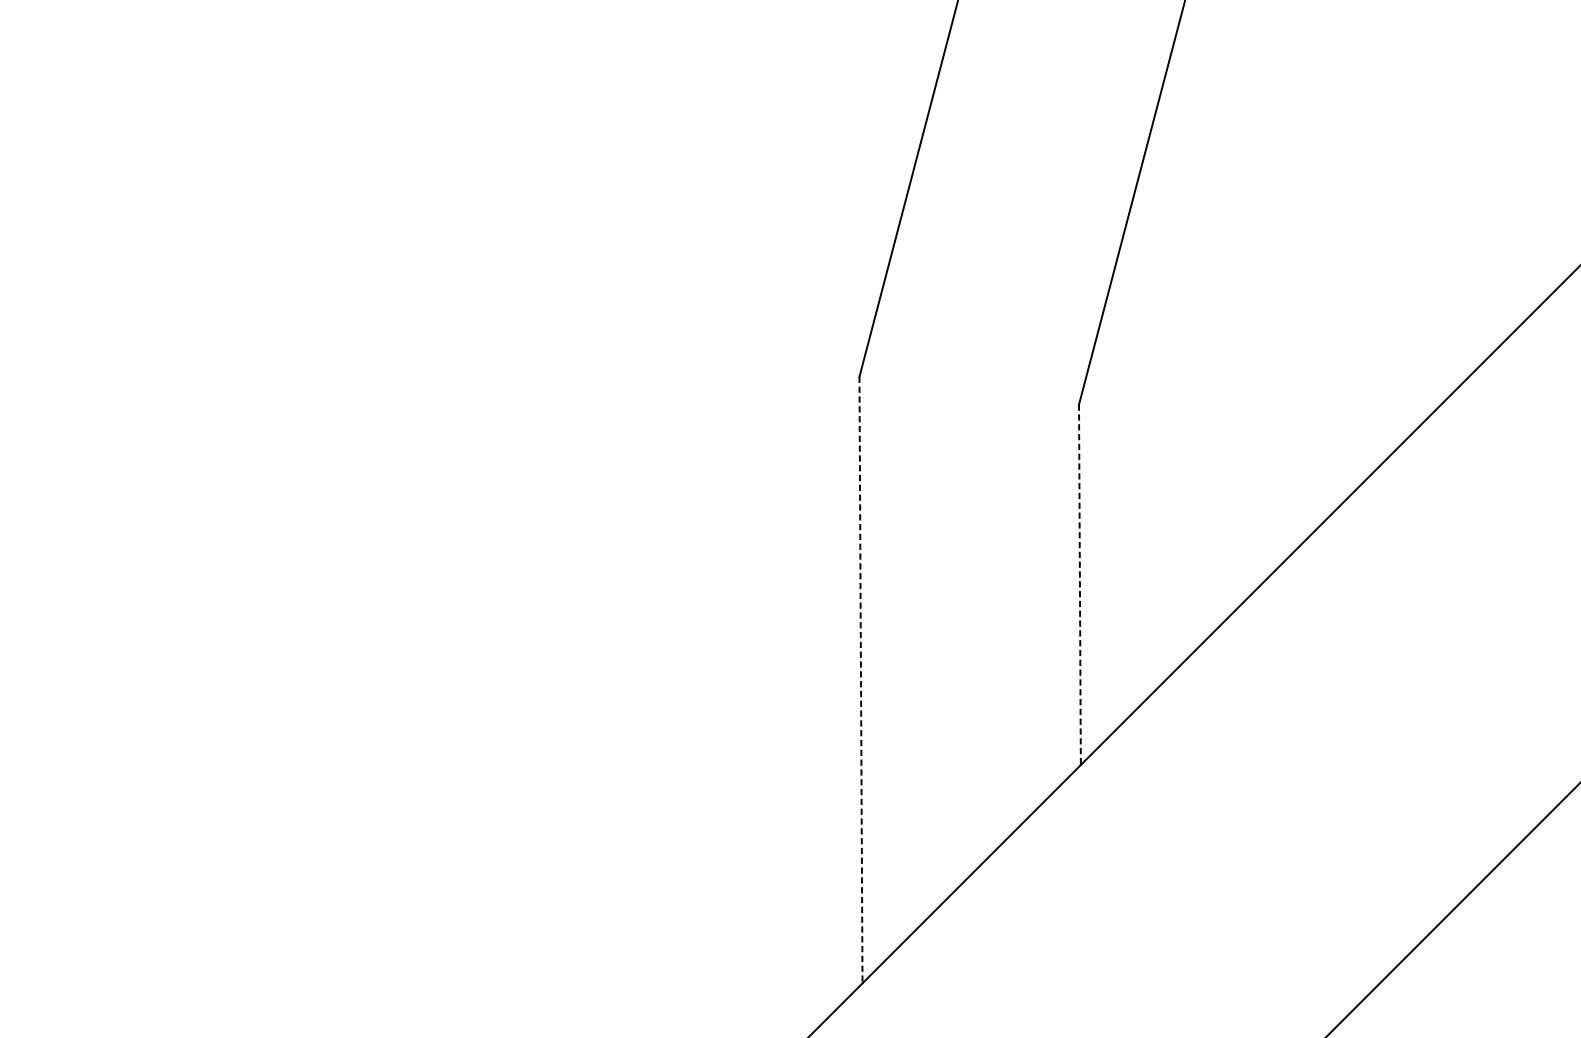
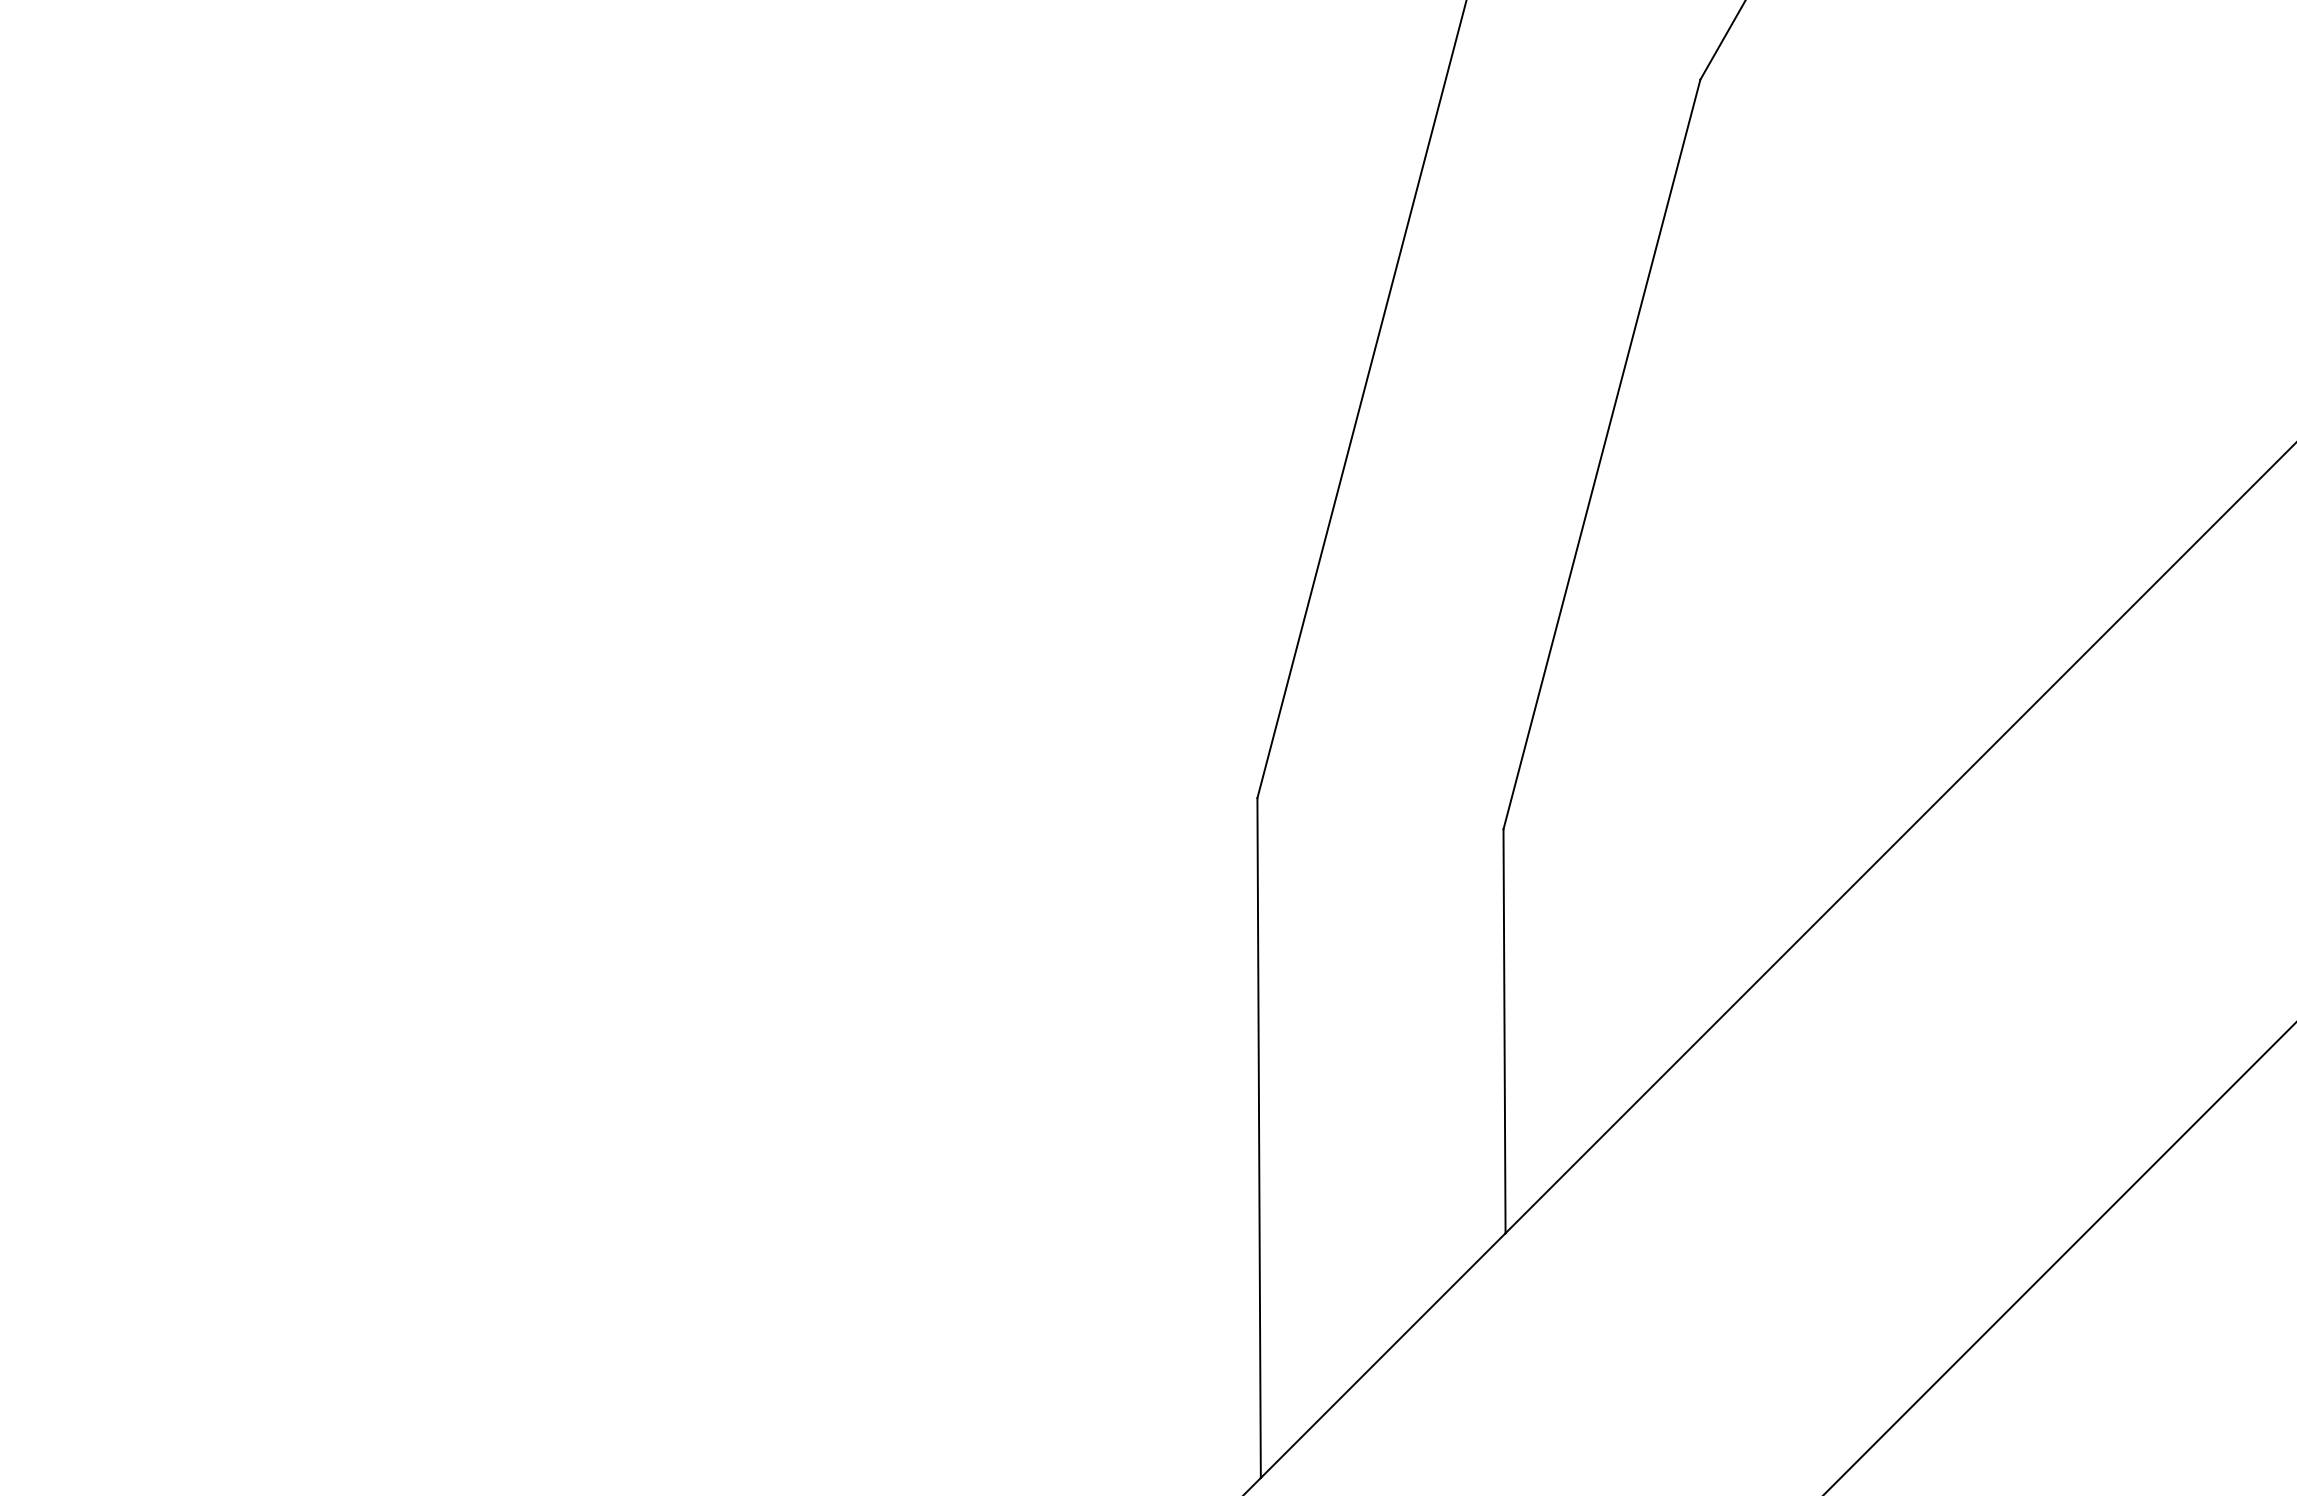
line: (1079, 584) -> (1504, 1031), dashed -> solid
line: (861, 680) -> (1259, 1138), dashed -> solid

